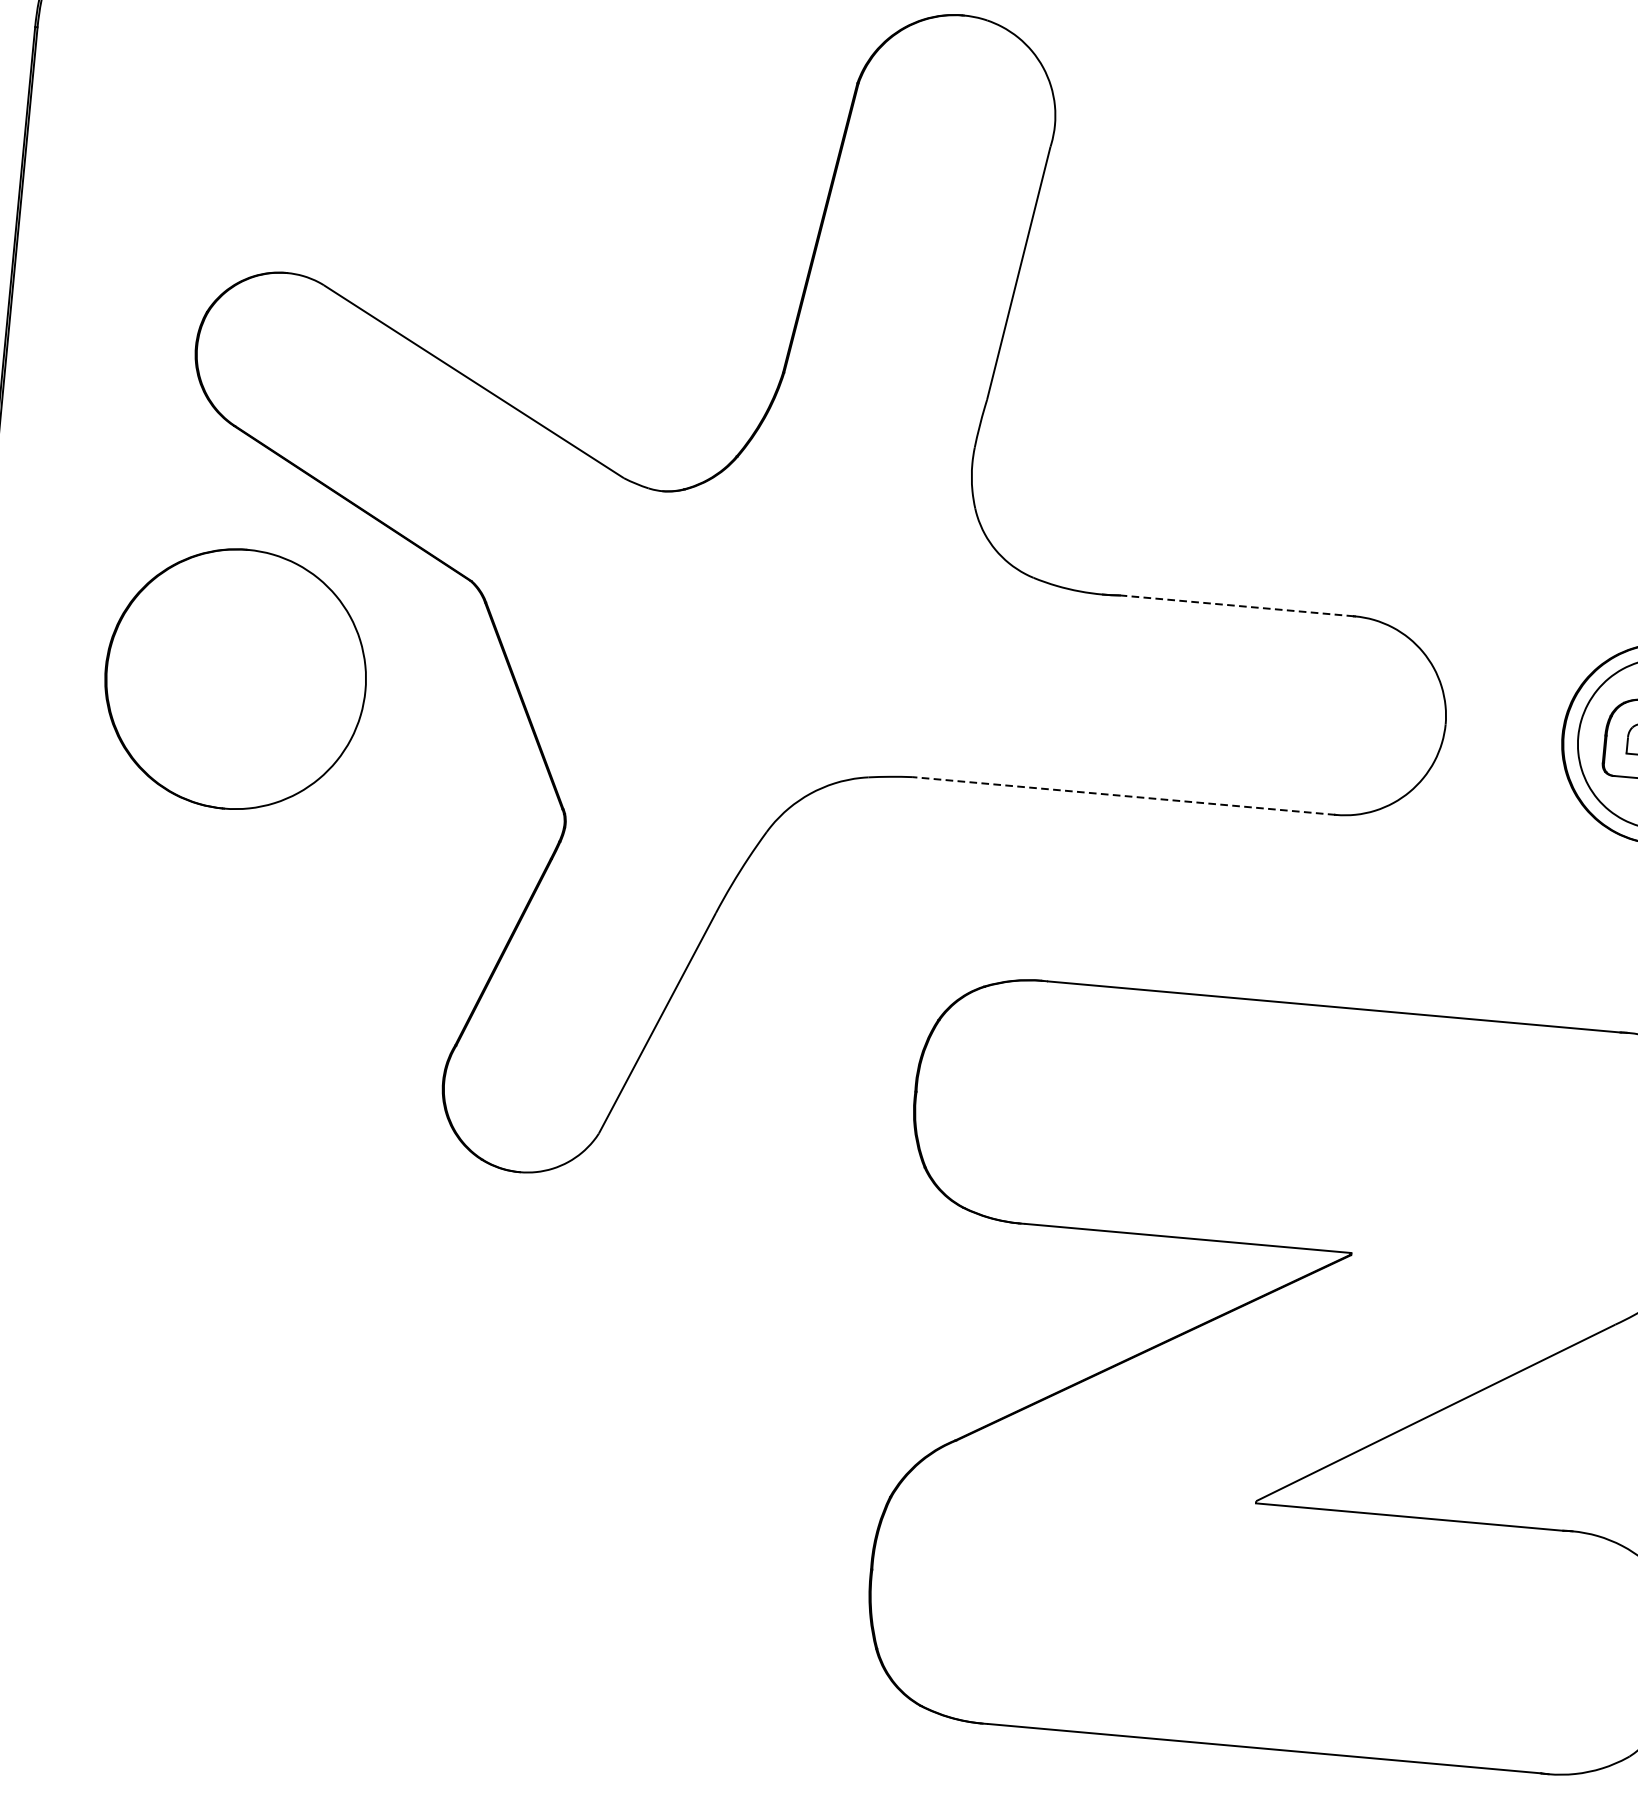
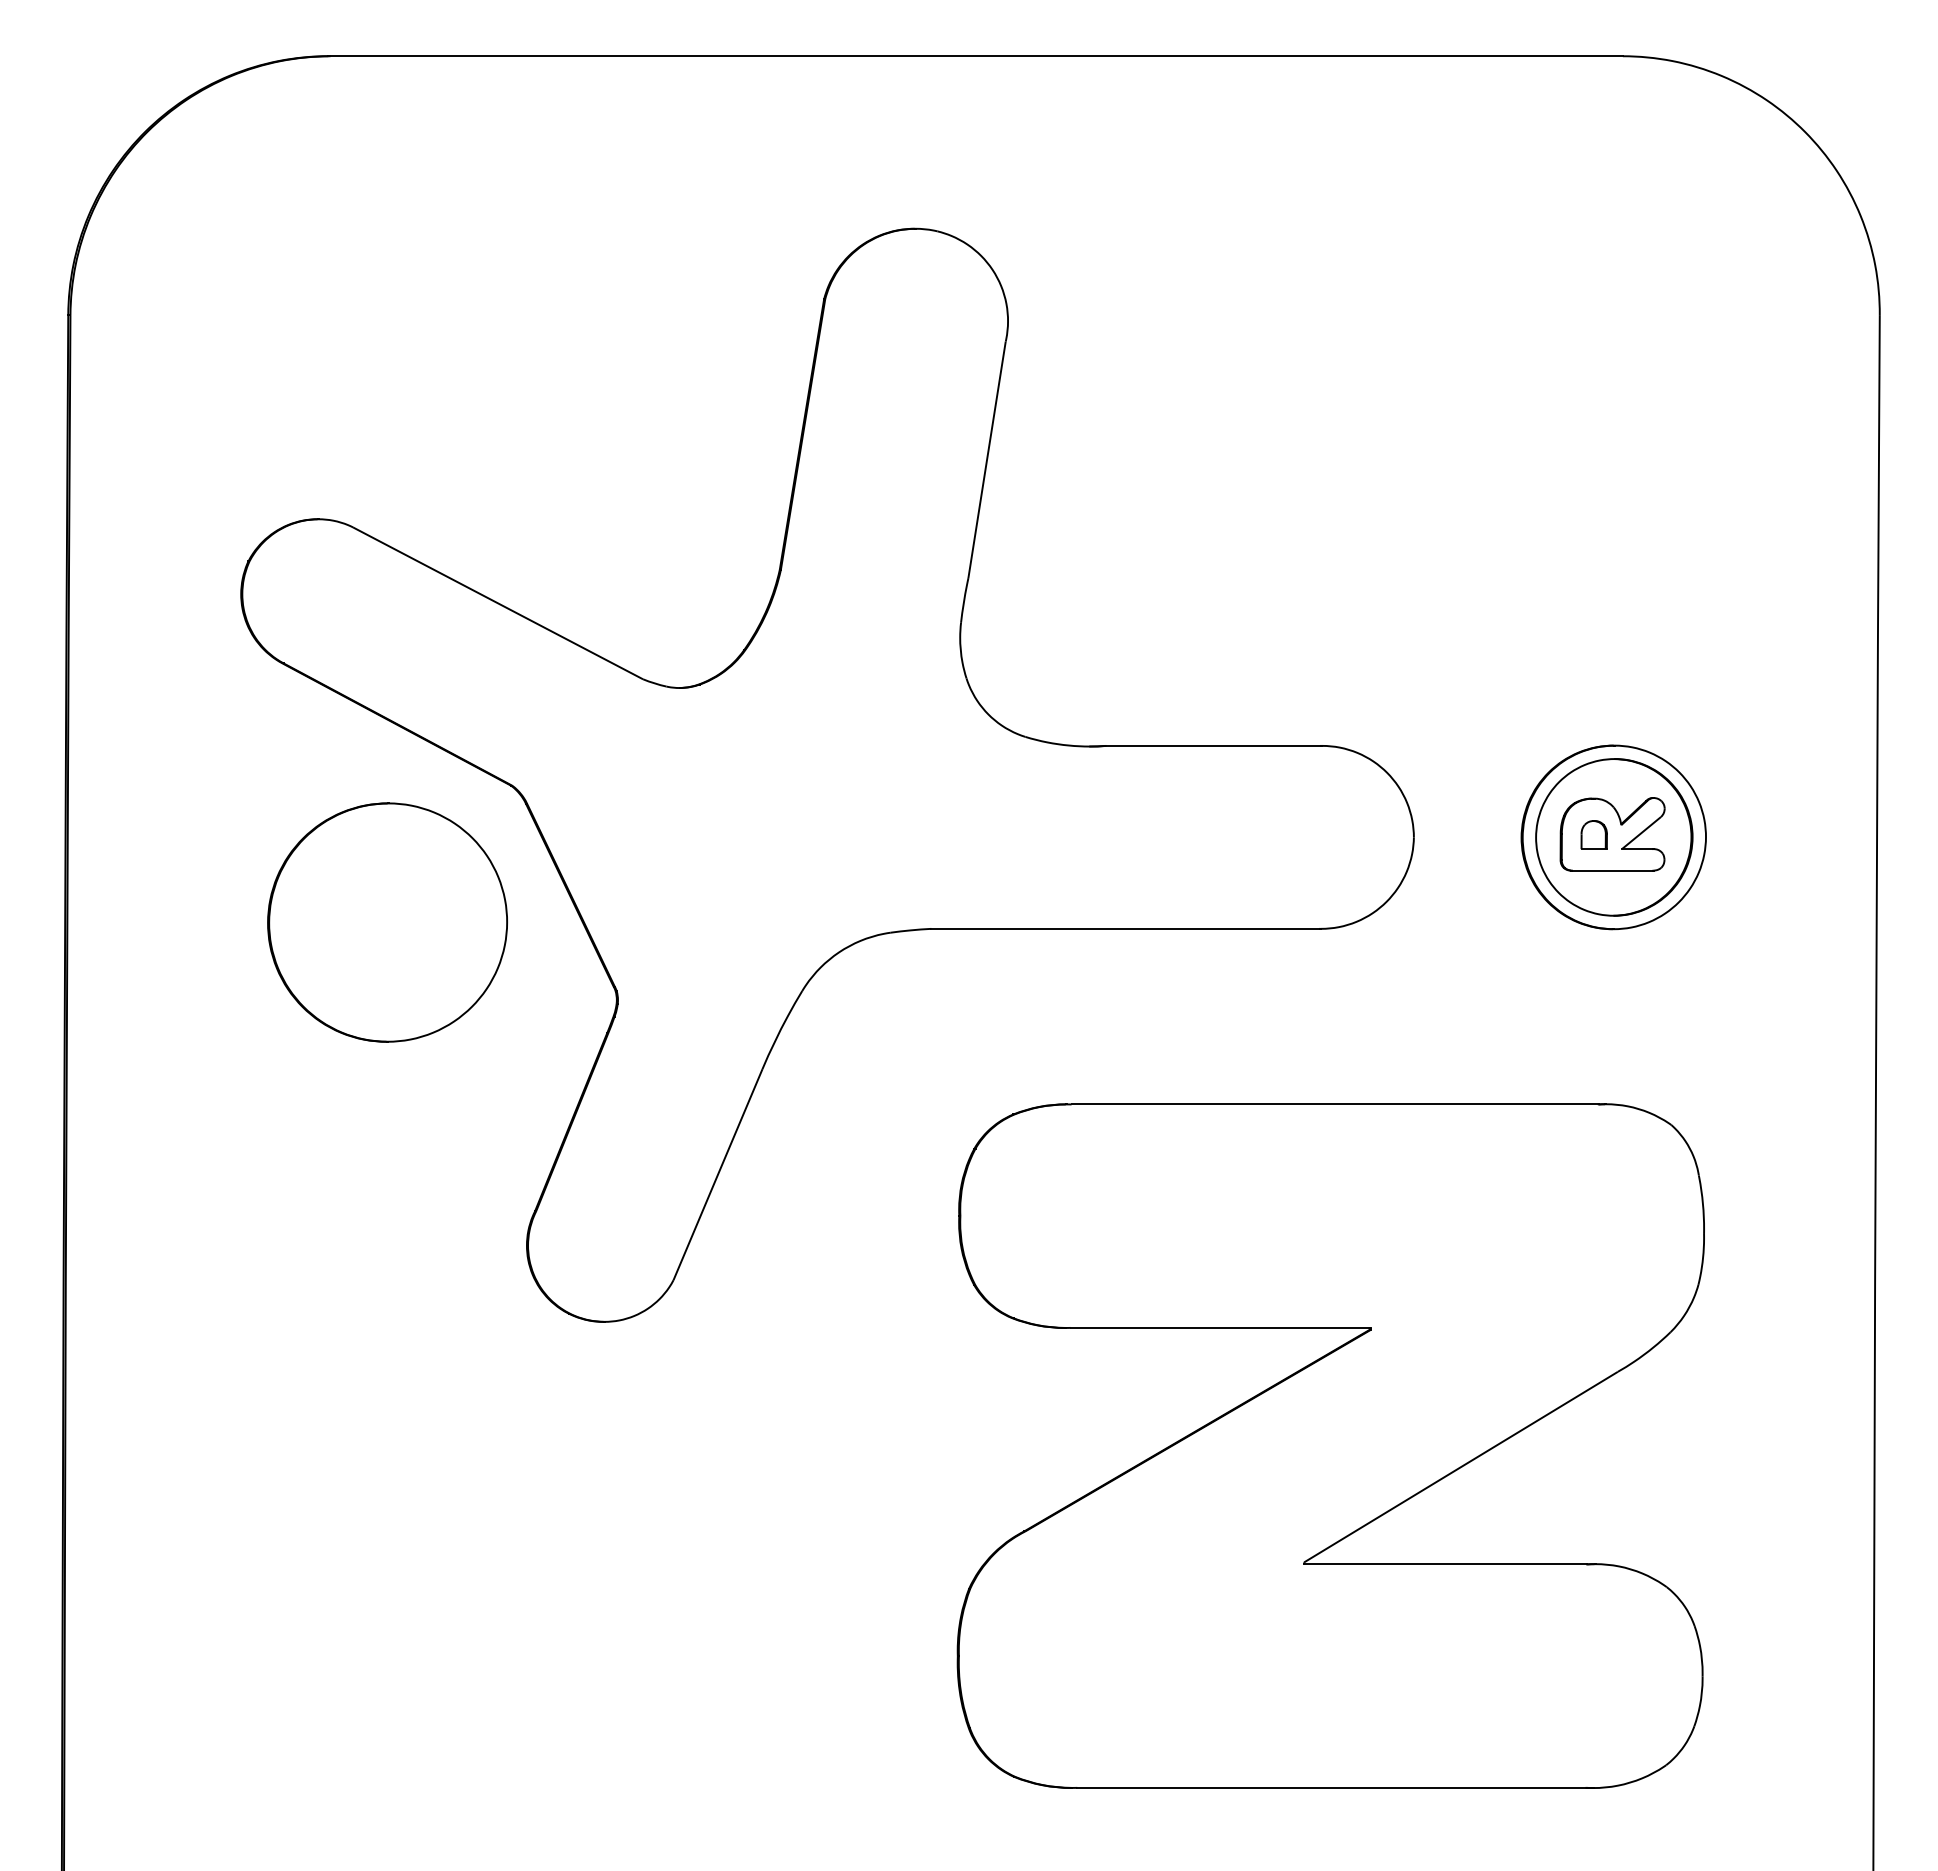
line: (1236, 605) -> (1213, 745), dashed -> solid
part: (235, 679) -> (387, 922), moved
line: (1123, 795) -> (1125, 928), dashed -> solid

